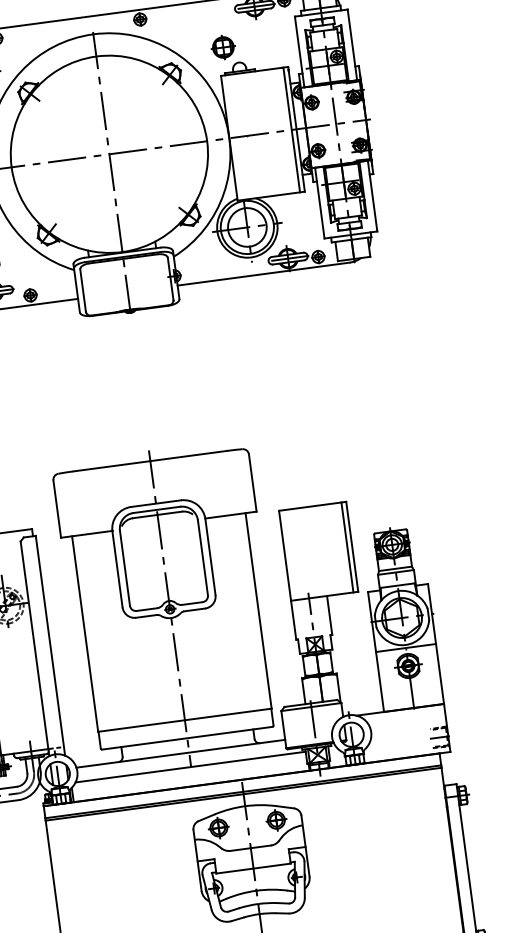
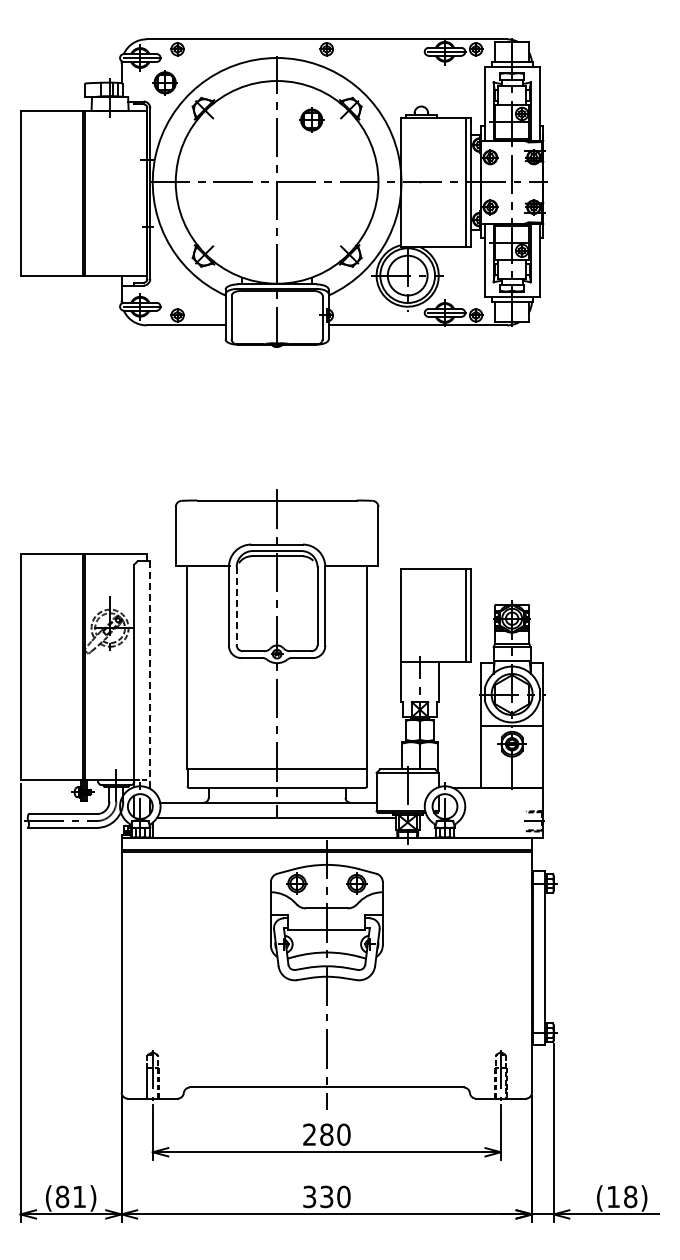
part: (223, 46) -> (311, 119), moved
line: (124, 568) -> (236, 606), solid -> dashed
line: (50, 645) -> (150, 674), solid -> dashed

